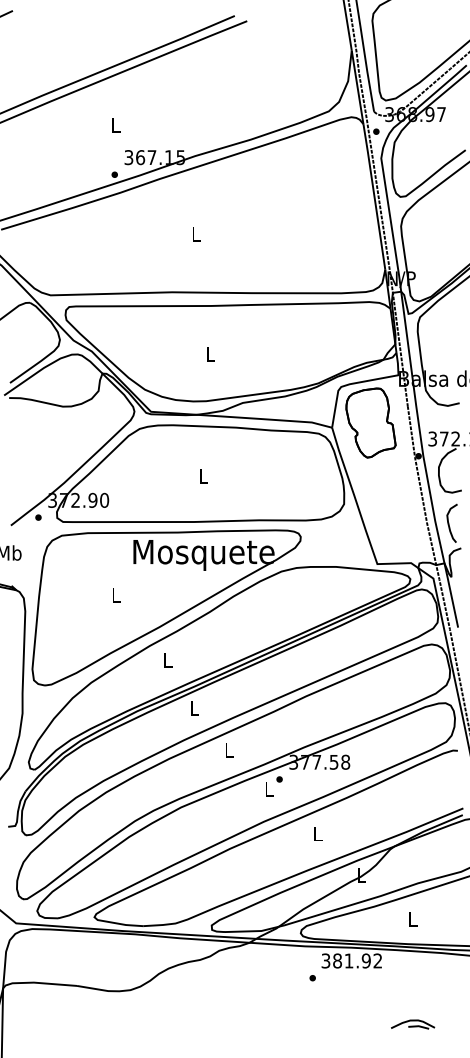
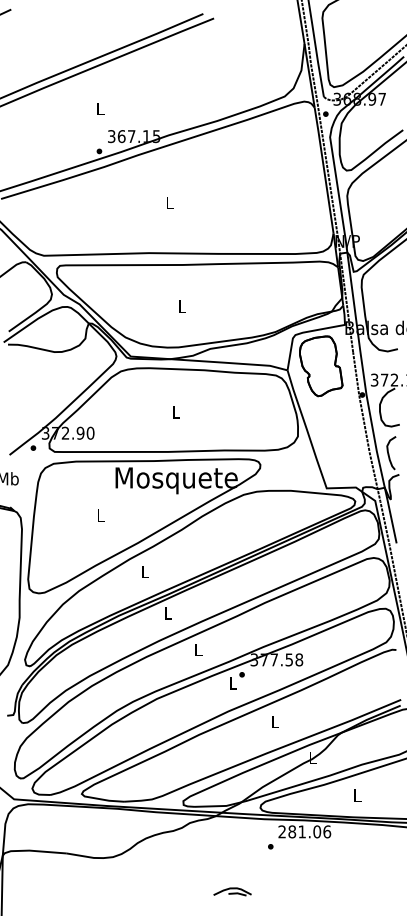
text: (351, 960) -> (304, 831), 381.92 -> 281.06
part: (412, 1024) -> (232, 891), moved

